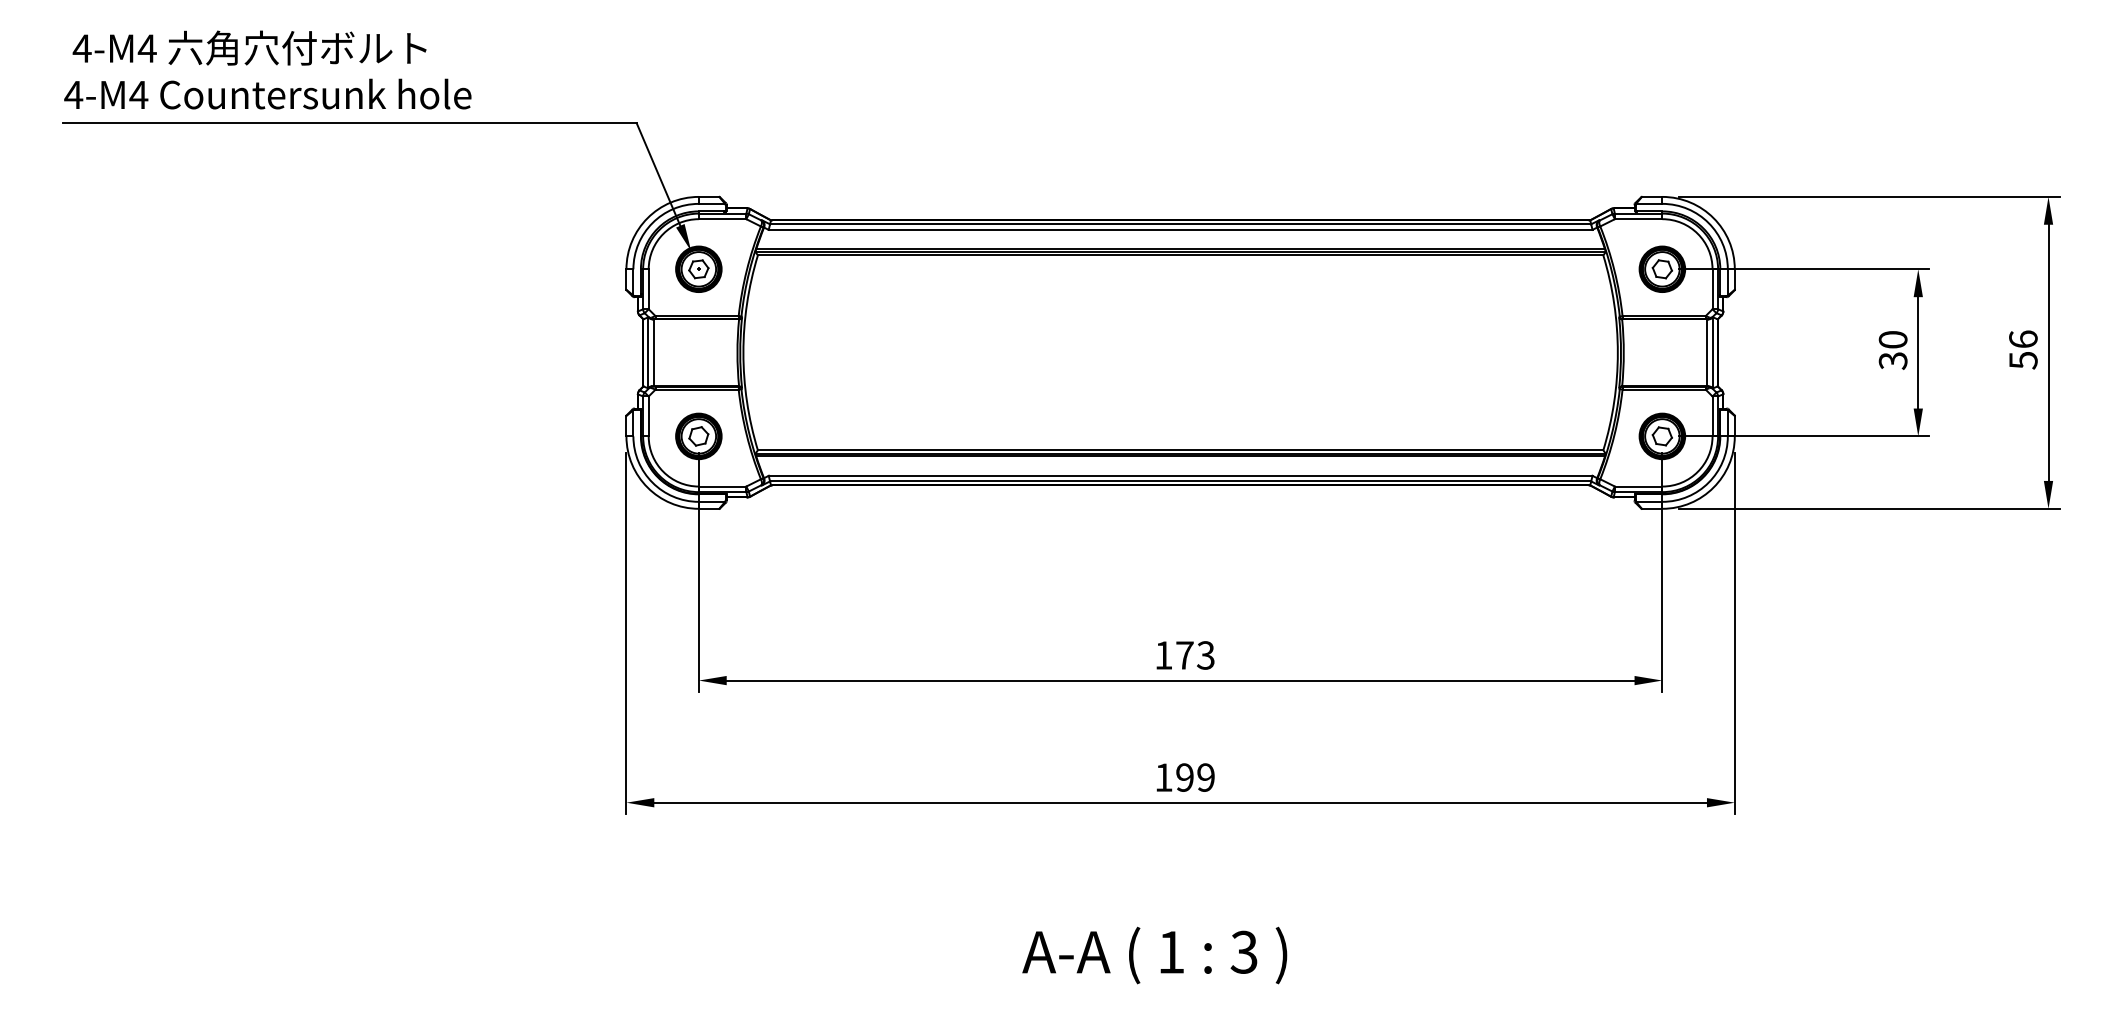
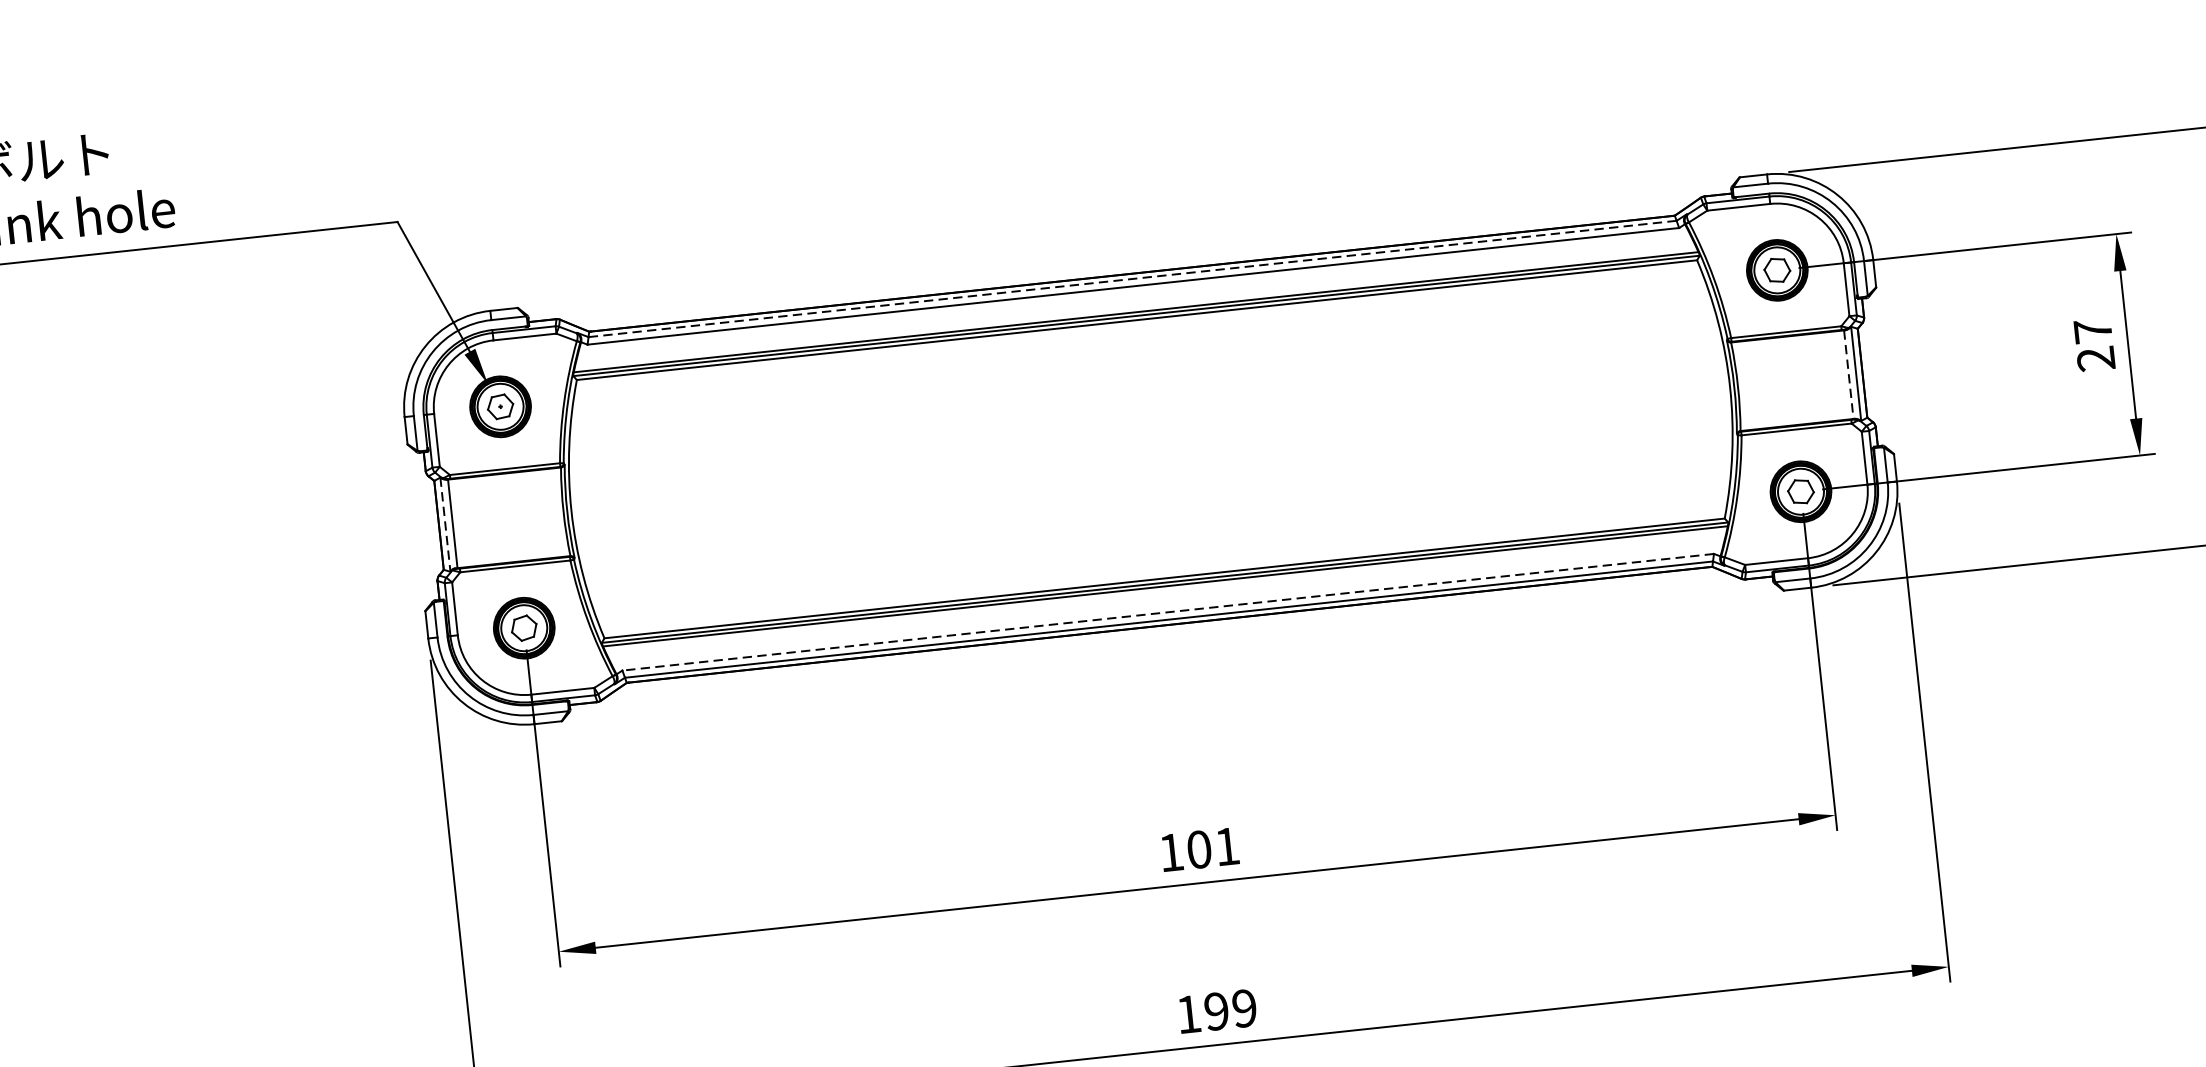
line: (1180, 224) -> (1132, 279), solid -> dashed
text: (1892, 350) -> (2093, 345), 30 -> 27
line: (648, 352) -> (445, 524), solid -> dashed
line: (1707, 353) -> (1849, 375), solid -> dashed
line: (1180, 475) -> (1167, 611), solid -> dashed
text: (1195, 655) -> (1213, 848), 173 -> 101

